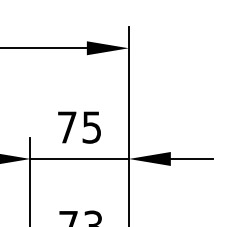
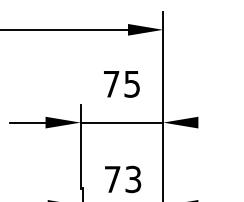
text: (79, 127) -> (121, 84), moved
line: (191, 158) -> (215, 122), removed

